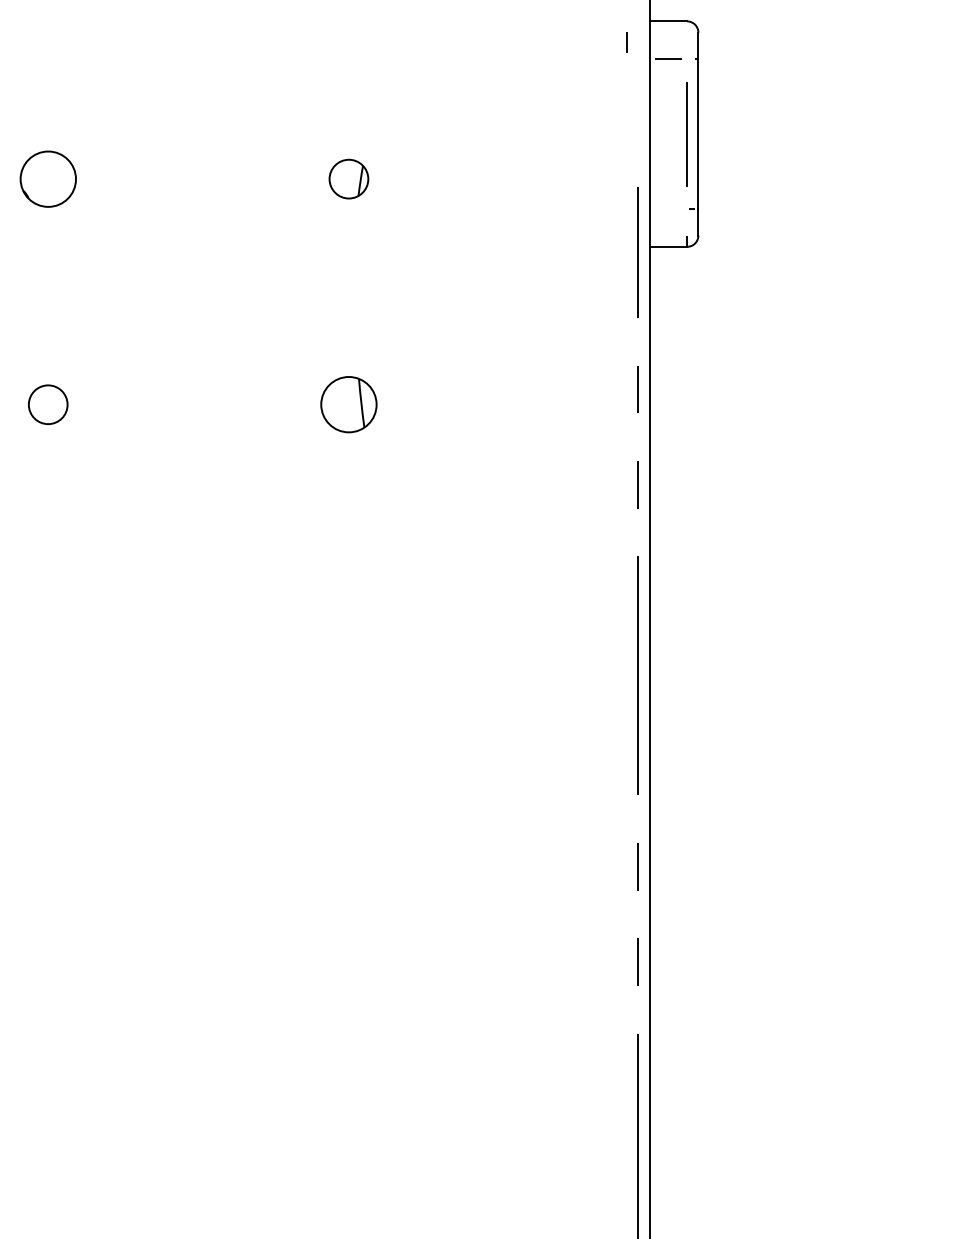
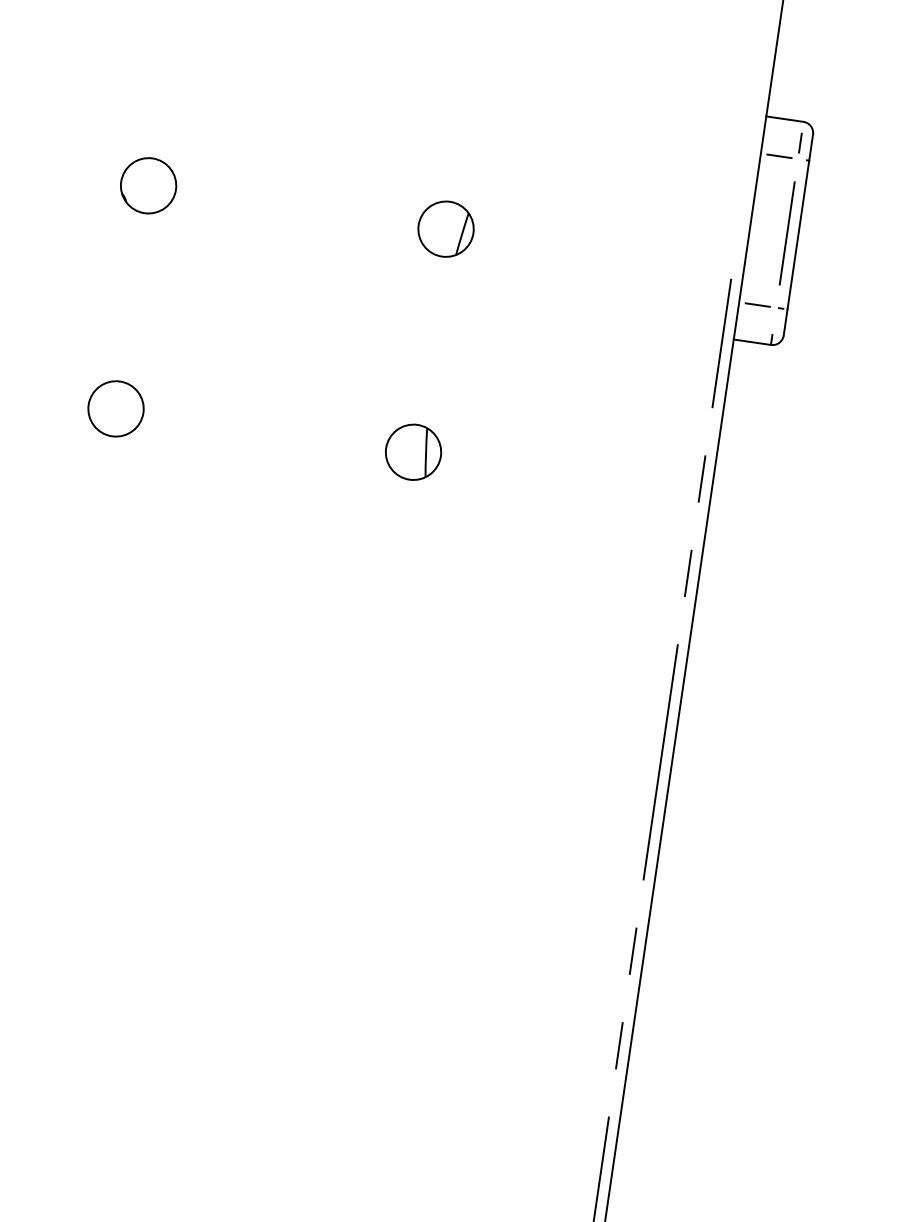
line: (626, 42) -> (799, 142), moved
part: (348, 178) -> (445, 228), size x1.43
line: (668, 209) -> (757, 305), added
circle: (47, 404) -> (115, 408), size x1.43

